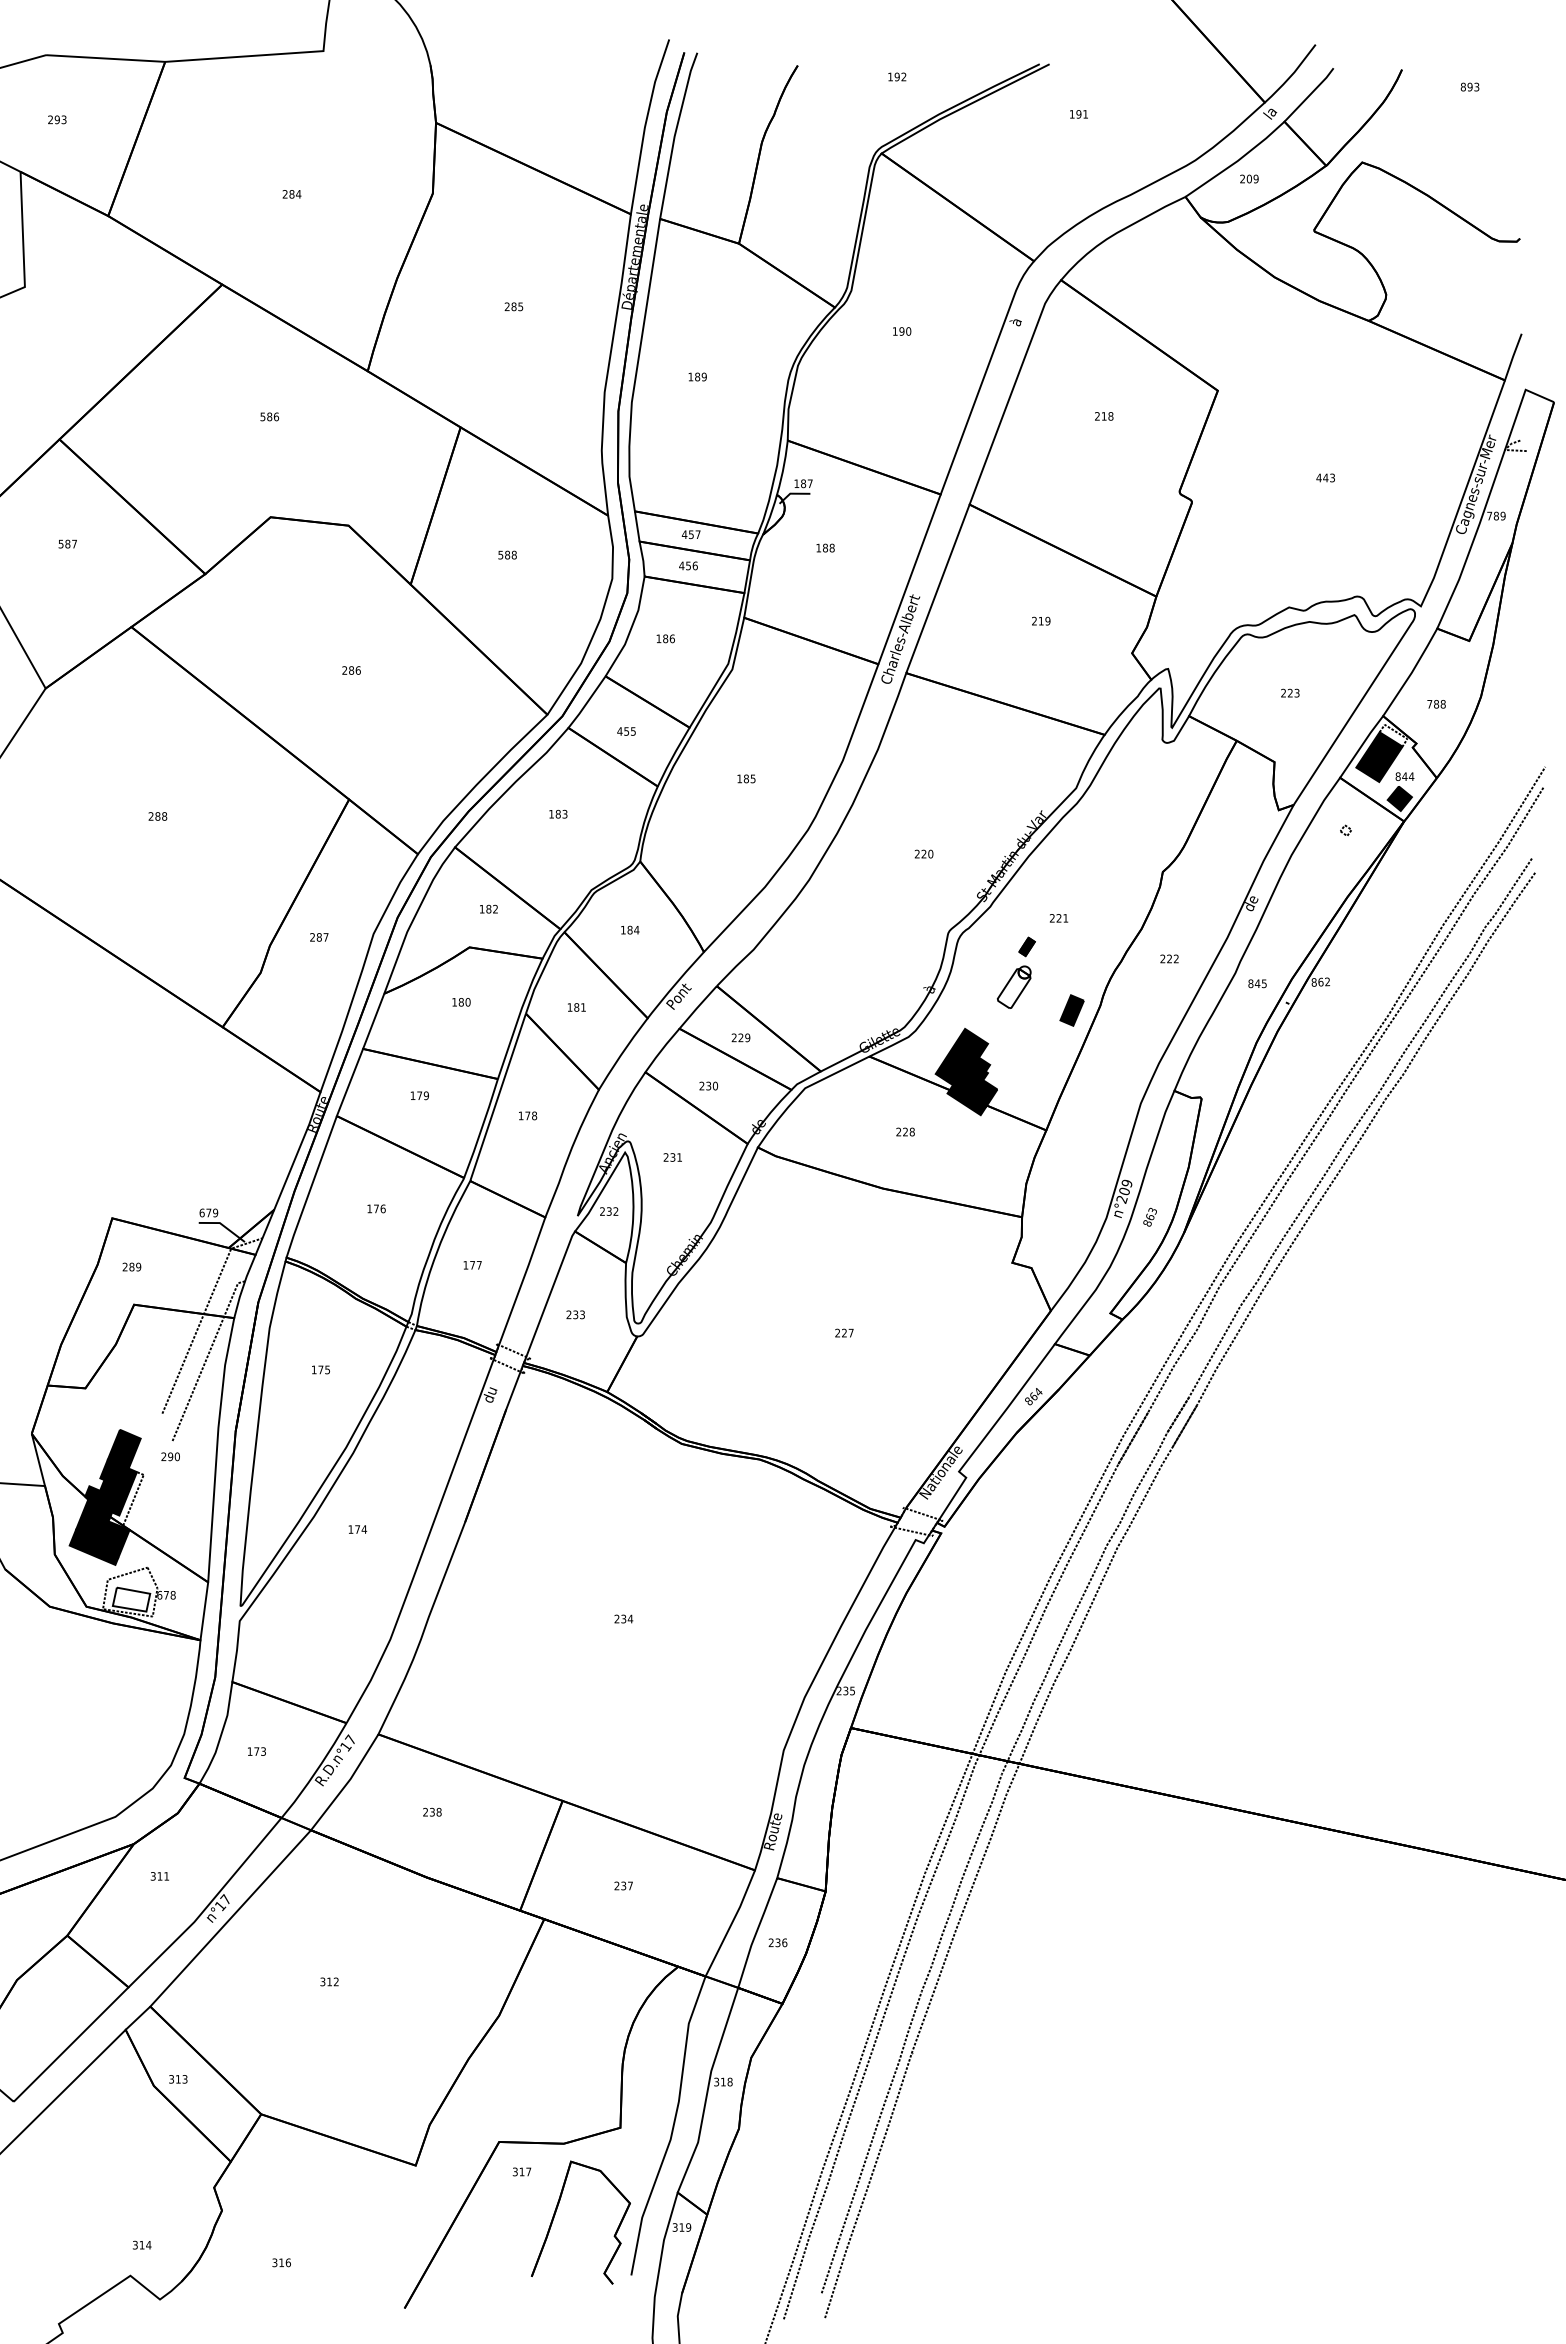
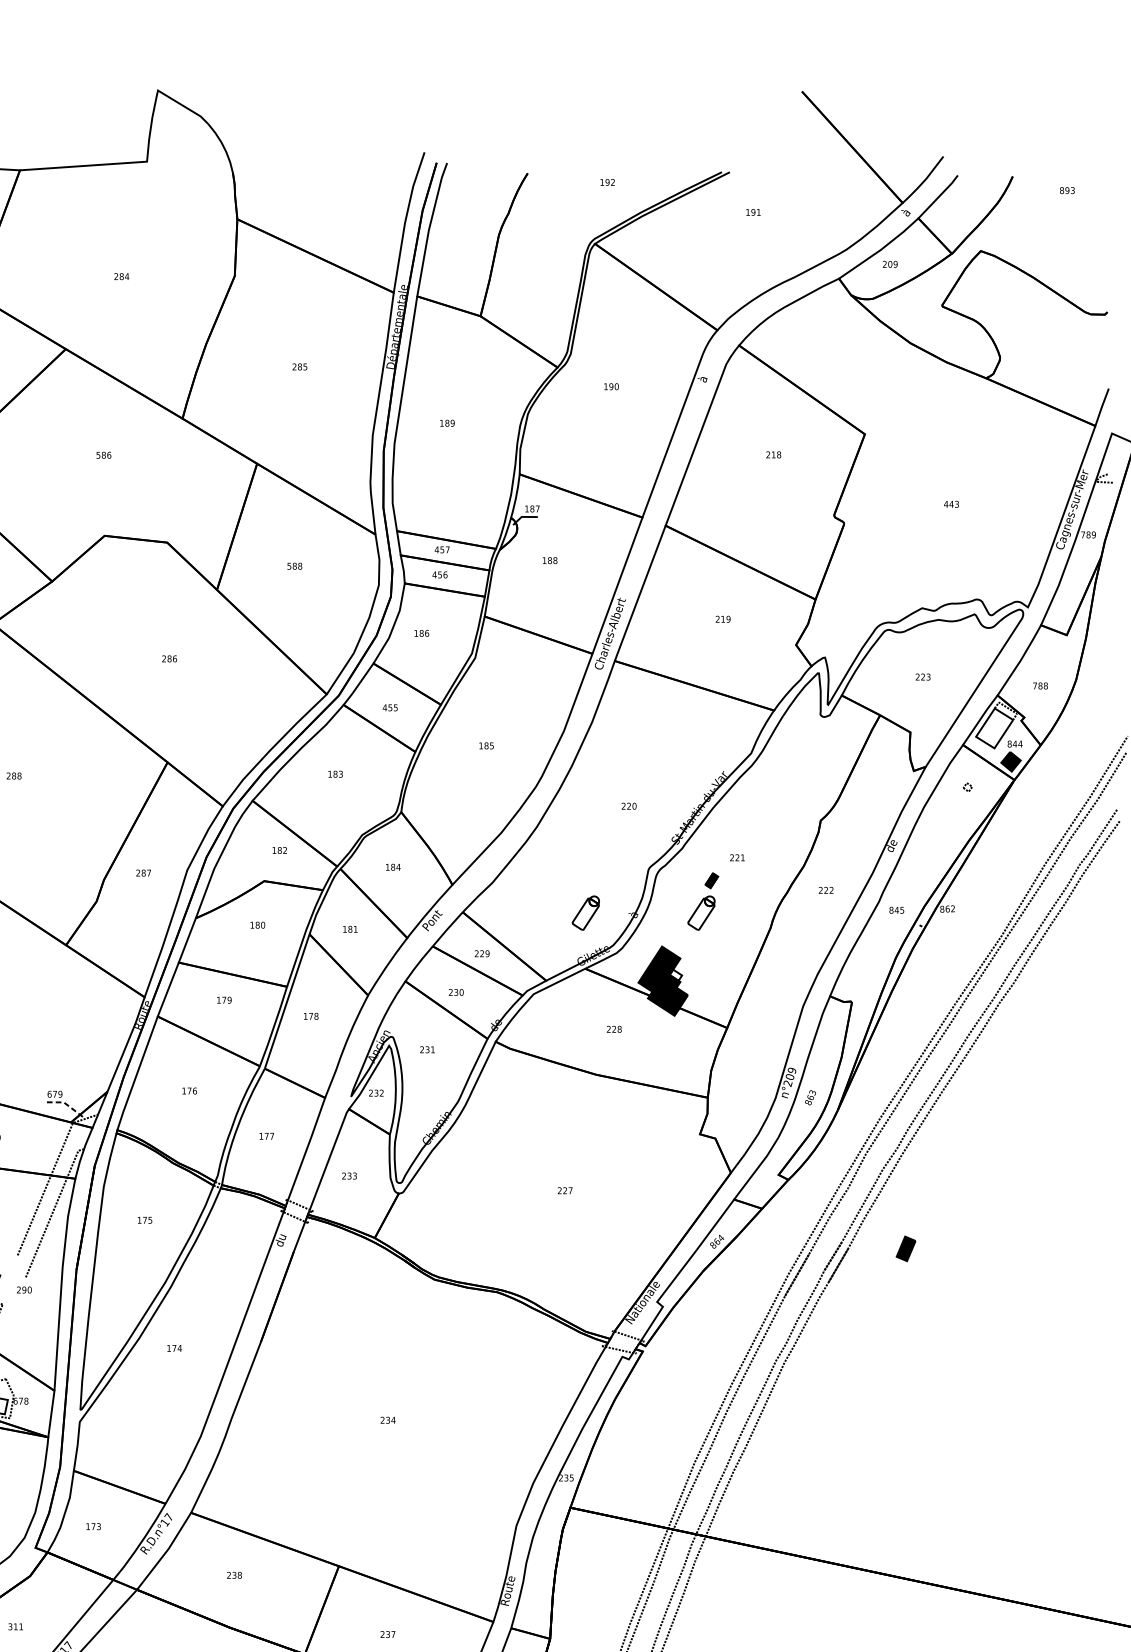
text: (1270, 113) -> (907, 211), la -> à
fill: (1379, 757) -> (994, 728), removed
part: (869, 986) -> (585, 912), added
part: (1071, 1010) -> (905, 1248), moved
fill: (982, 1064) -> (676, 975), removed
line: (223, 1226) -> (66, 1105), solid -> dashed

